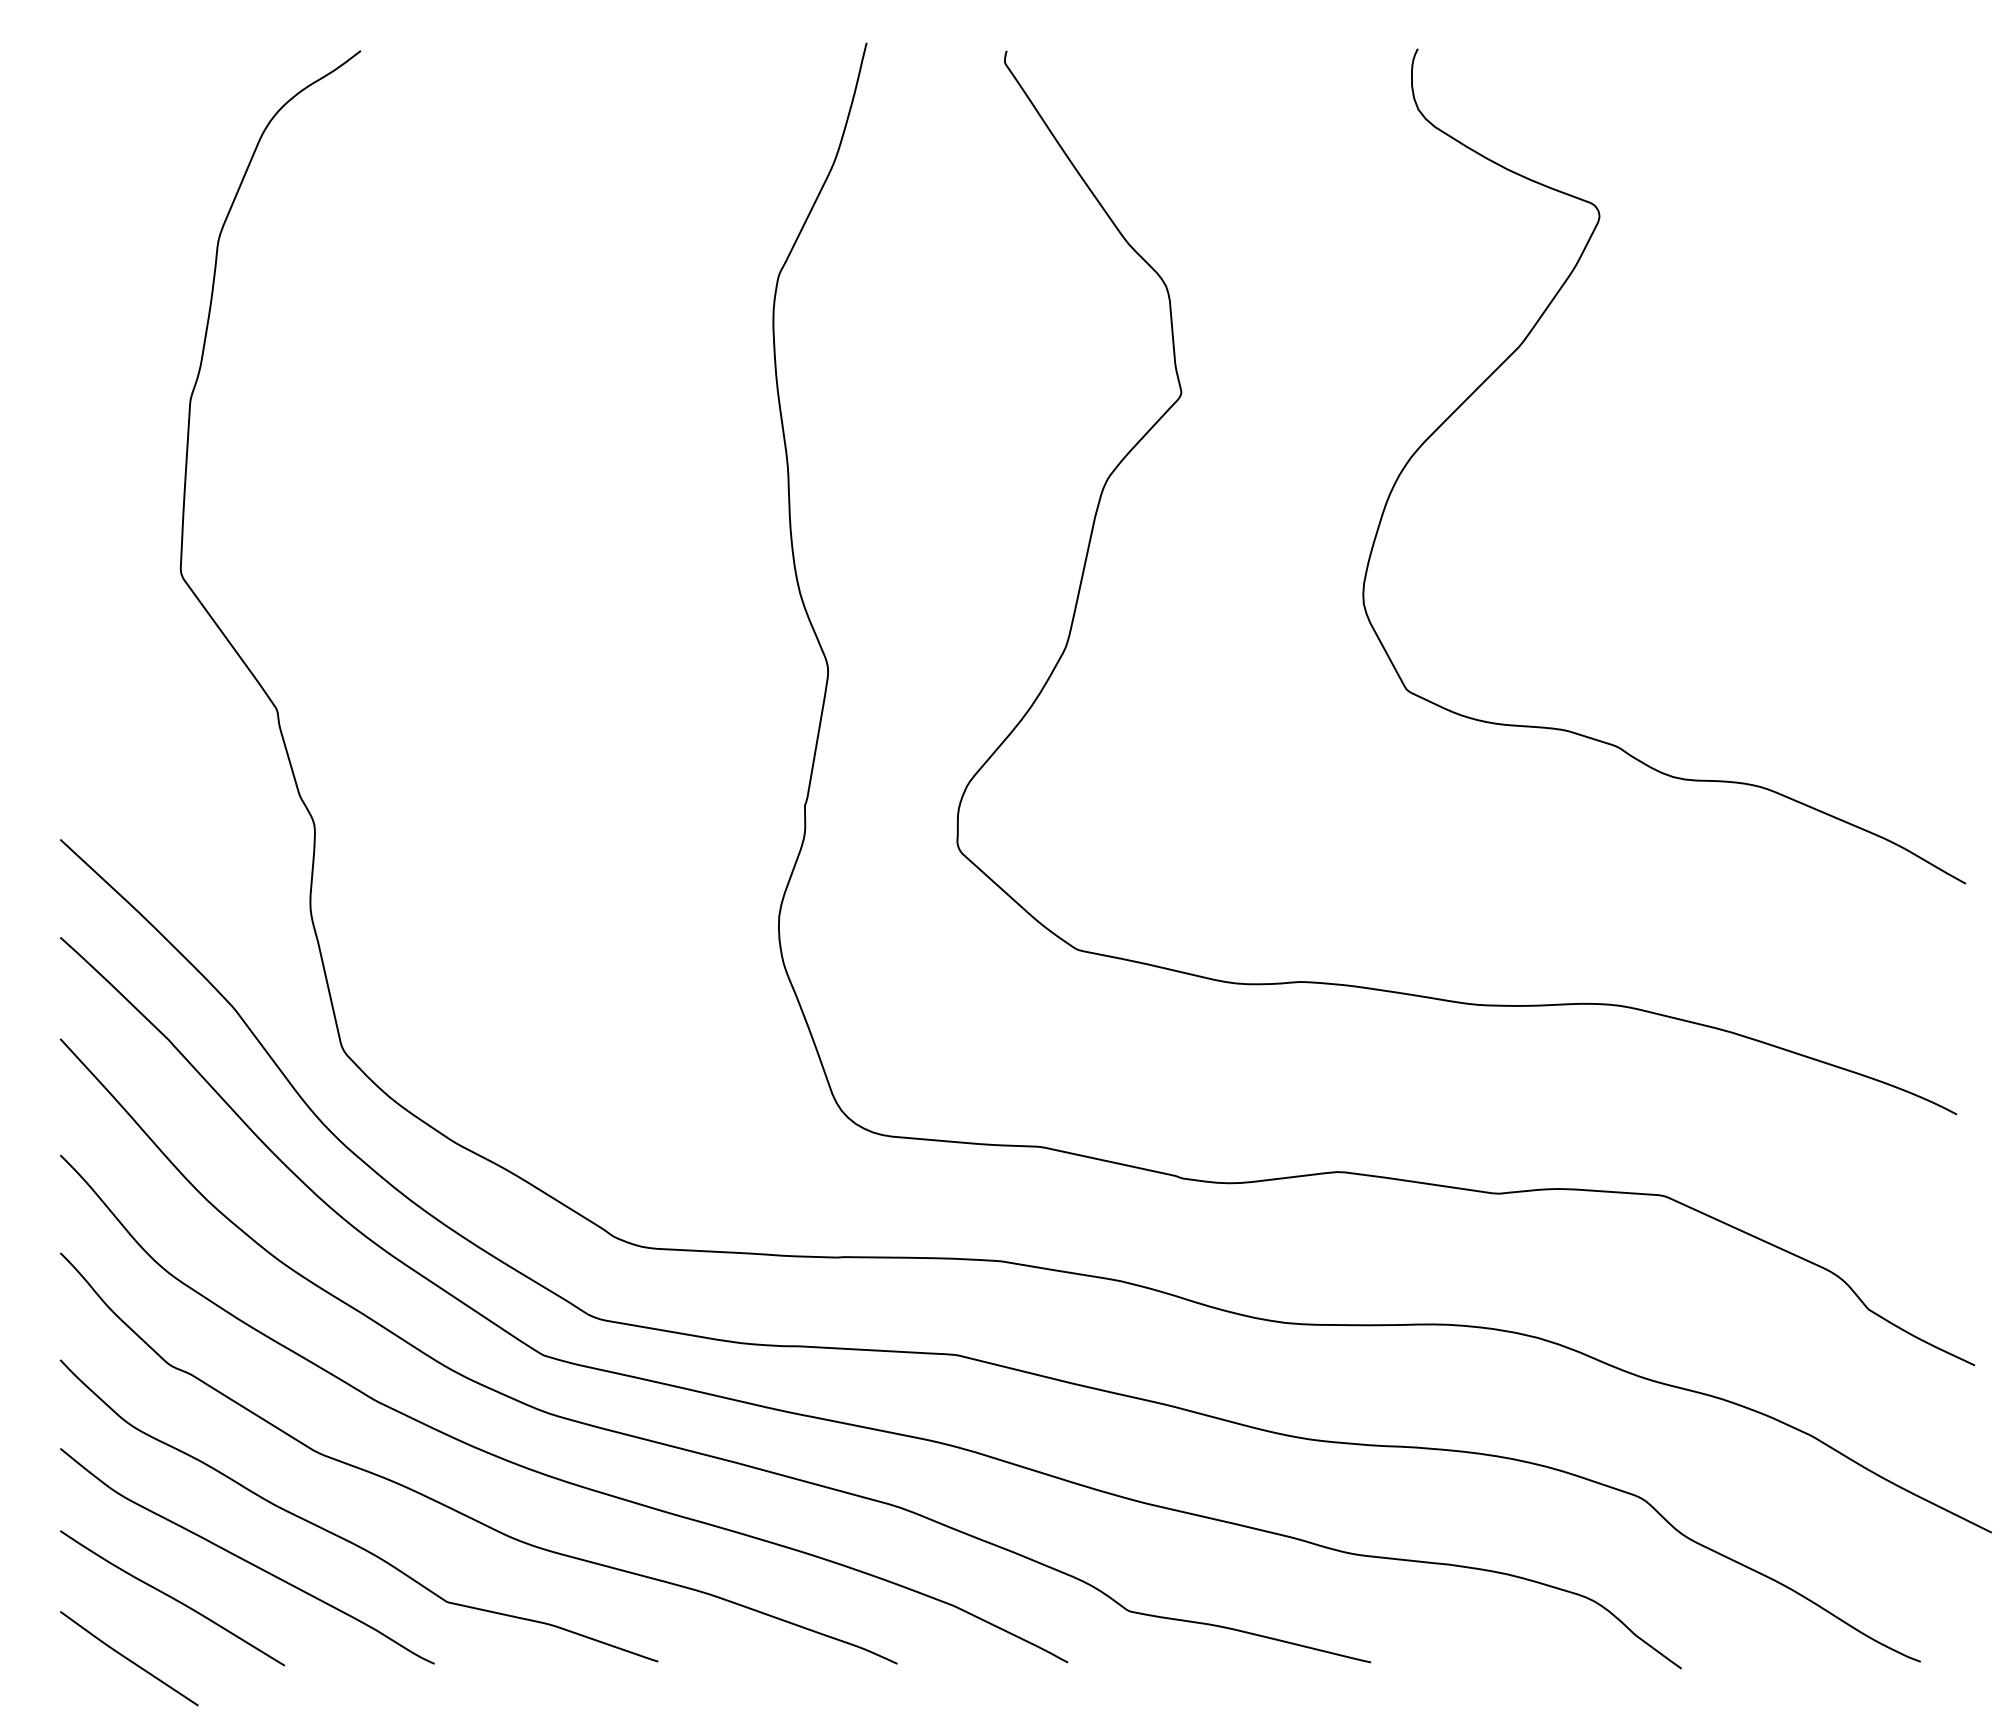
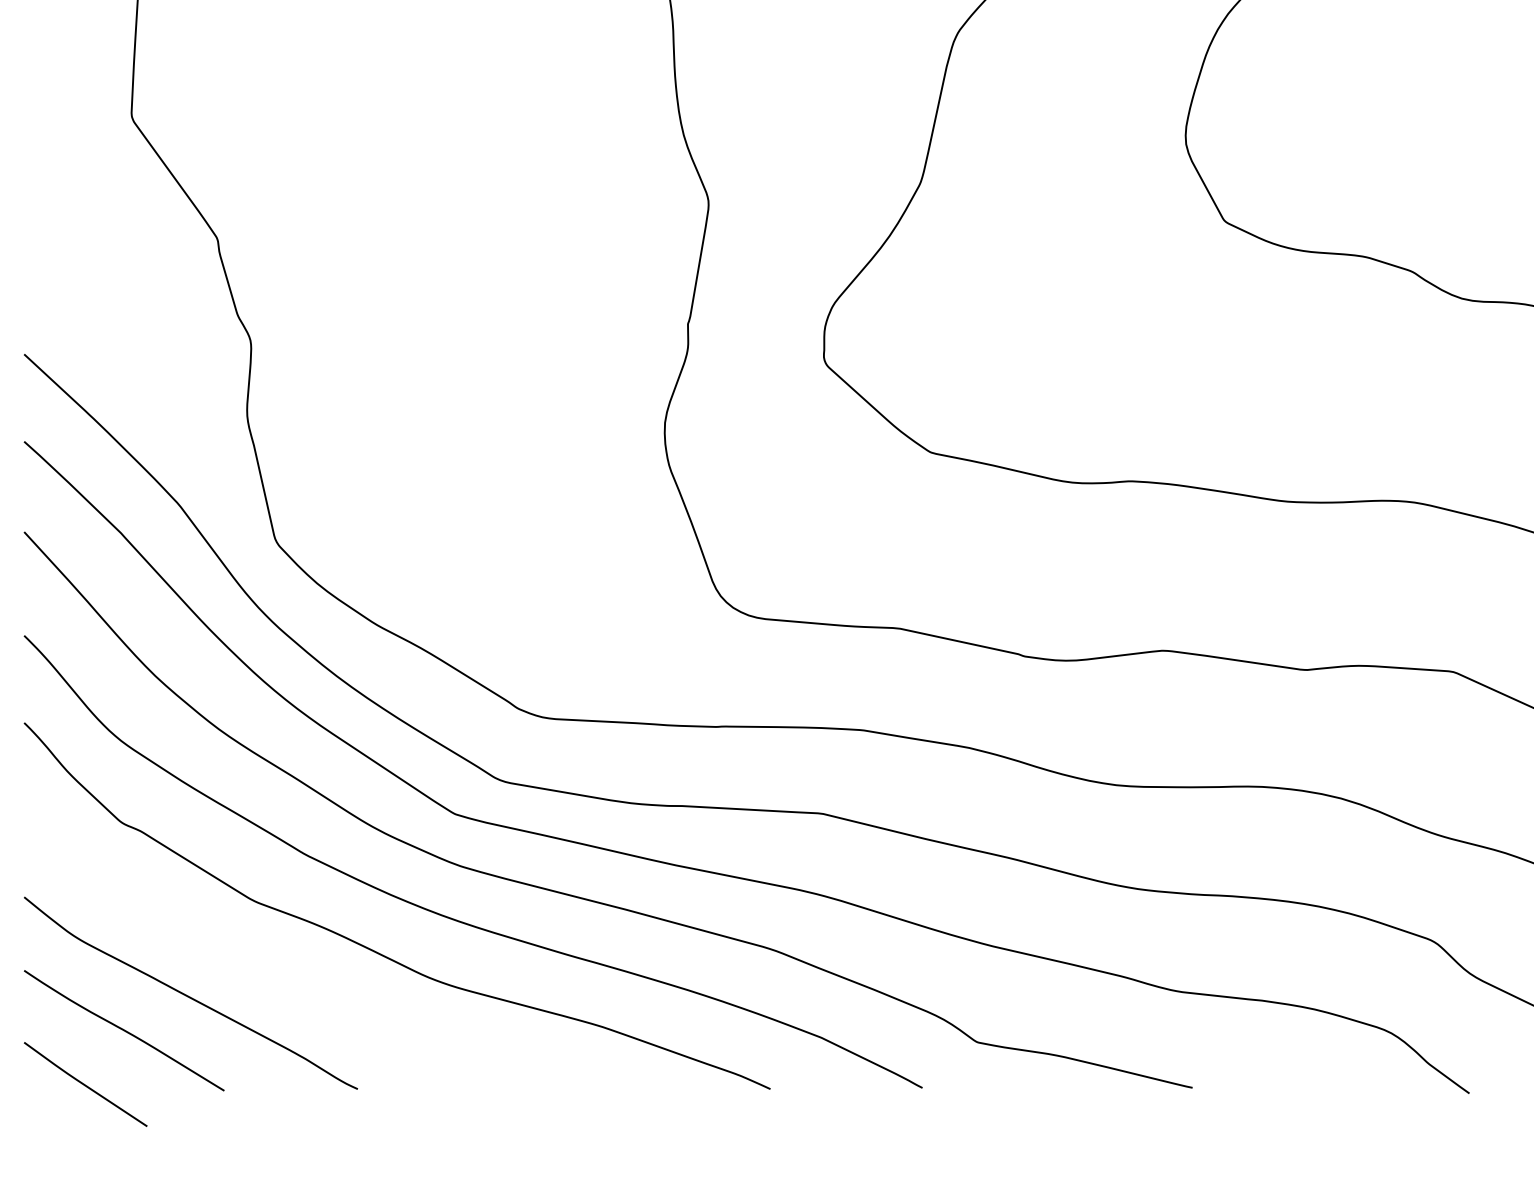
curve: (345, 1538) -> (278, 977), removed

